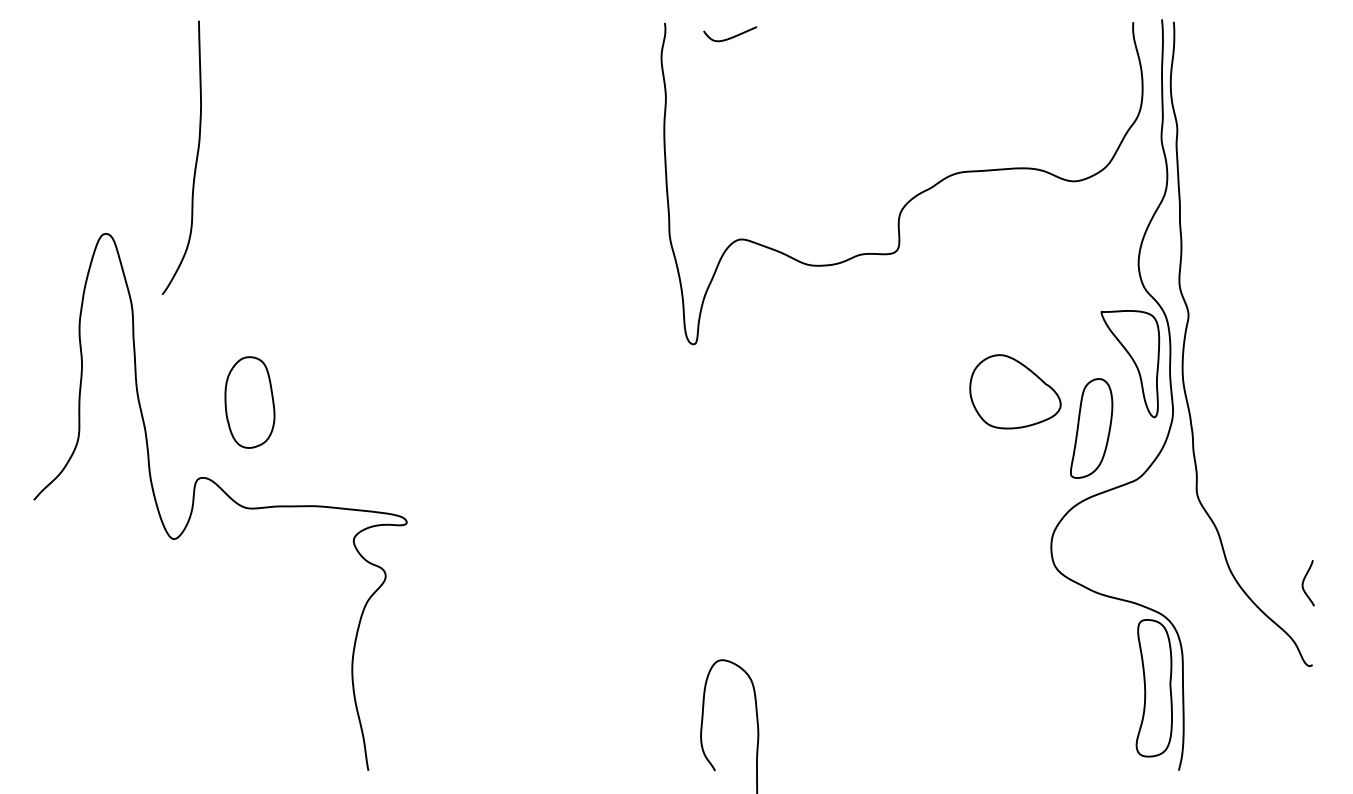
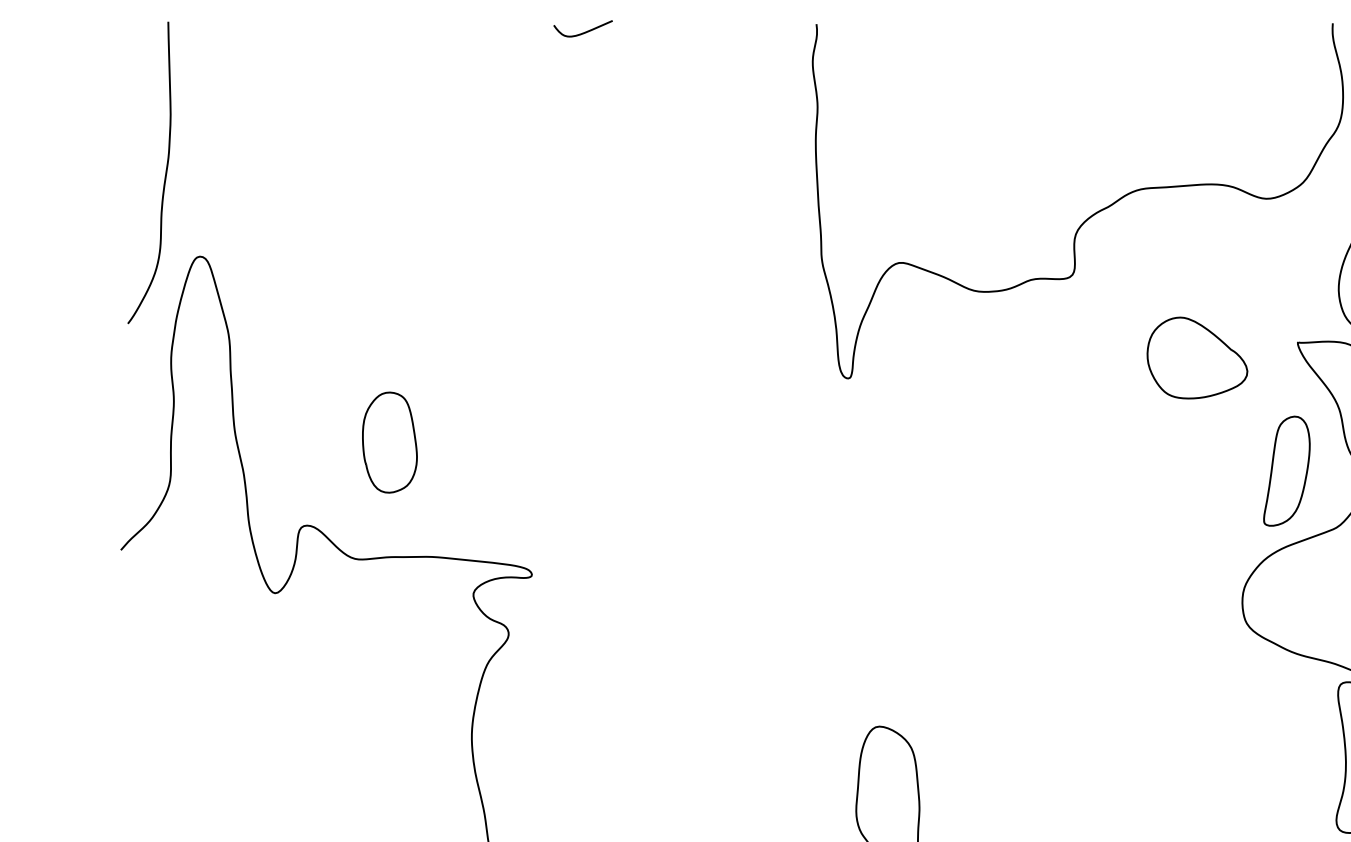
curve: (732, 36) -> (585, 31), moved
curve: (195, 160) -> (164, 175), moved
part: (1015, 391) -> (1197, 357), moved
part: (249, 402) -> (389, 442), moved

